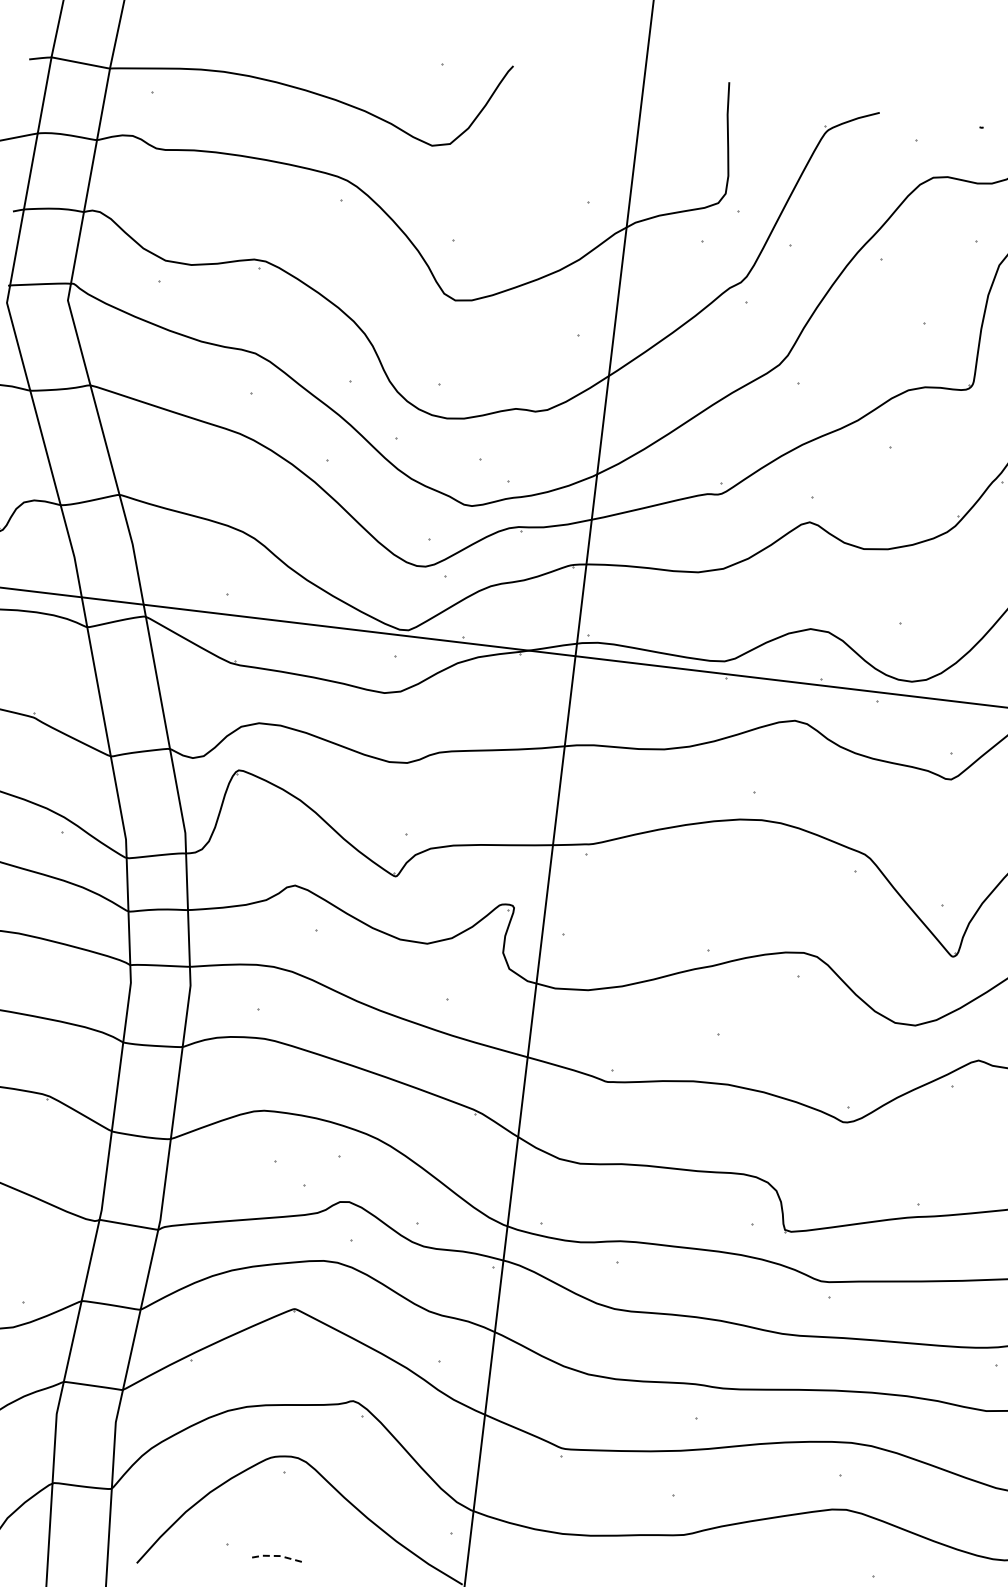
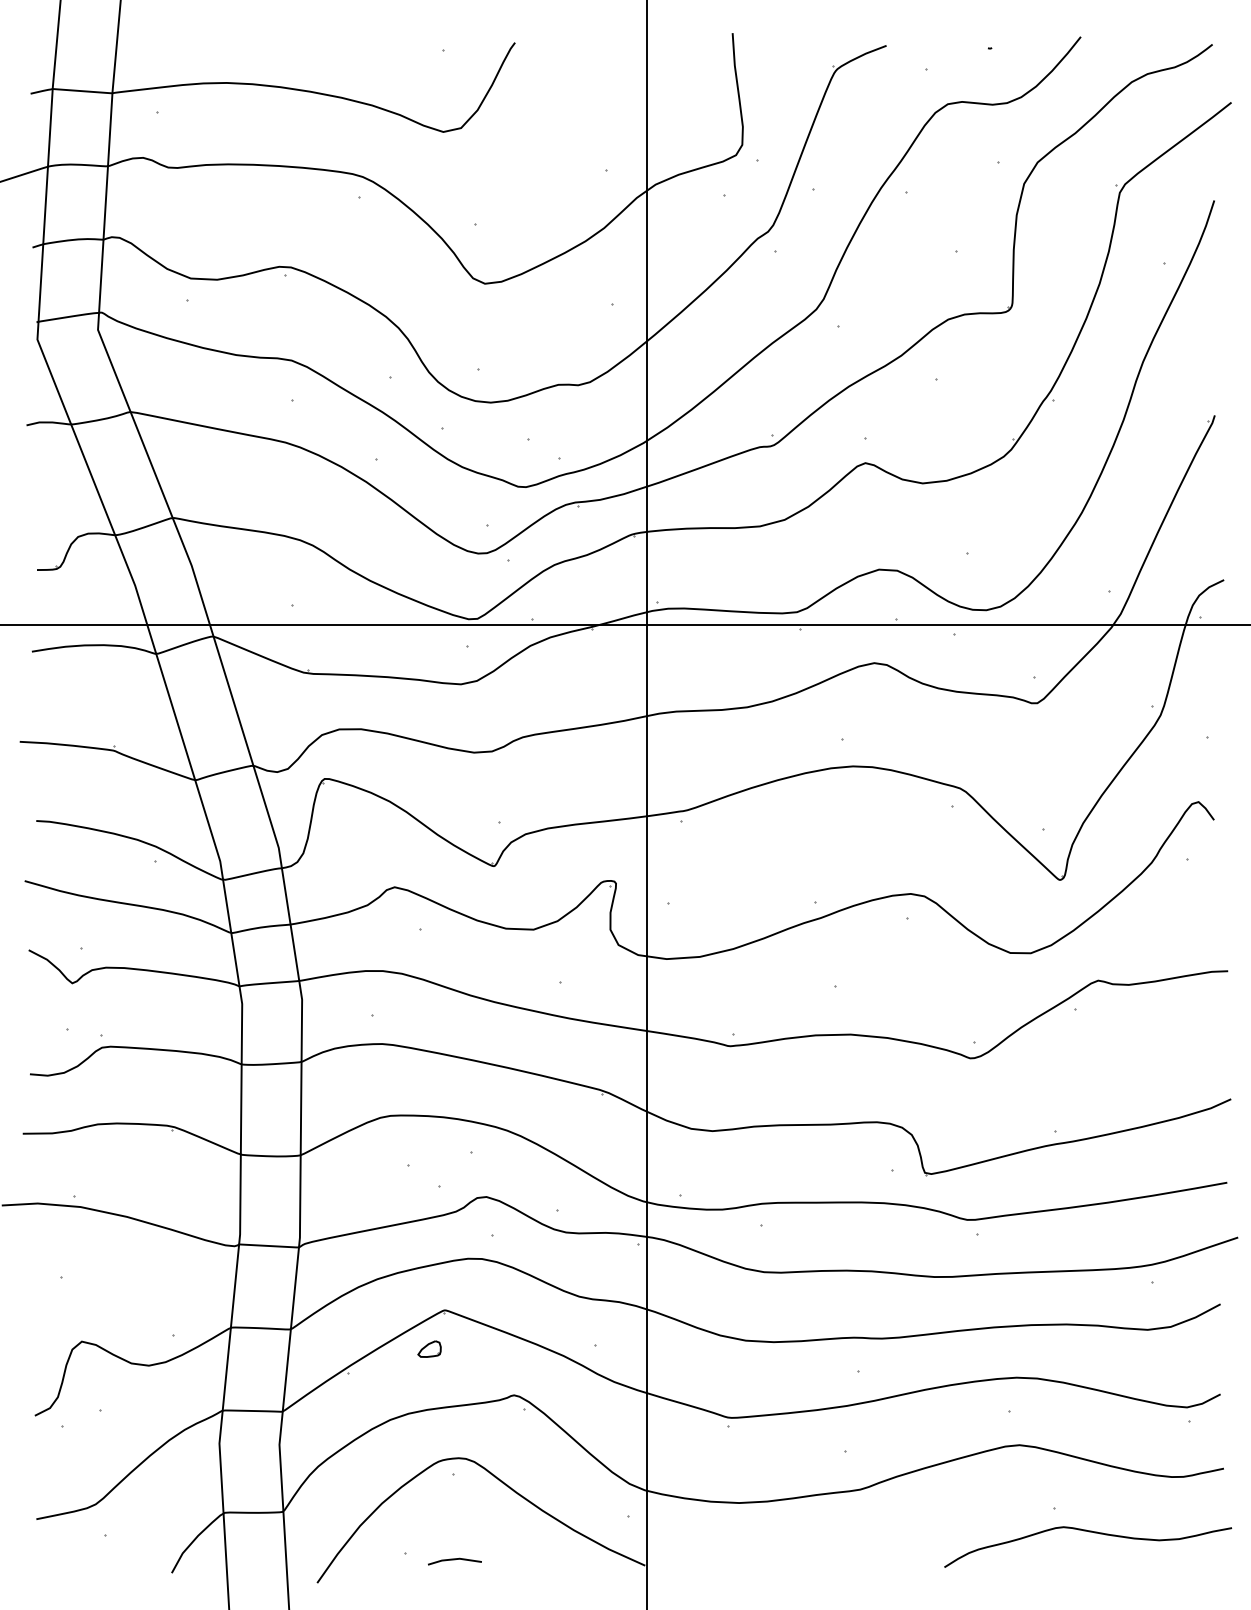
part: (275, 1344) -> (429, 1348), added
line: (275, 1556) -> (454, 1559), dashed -> solid

